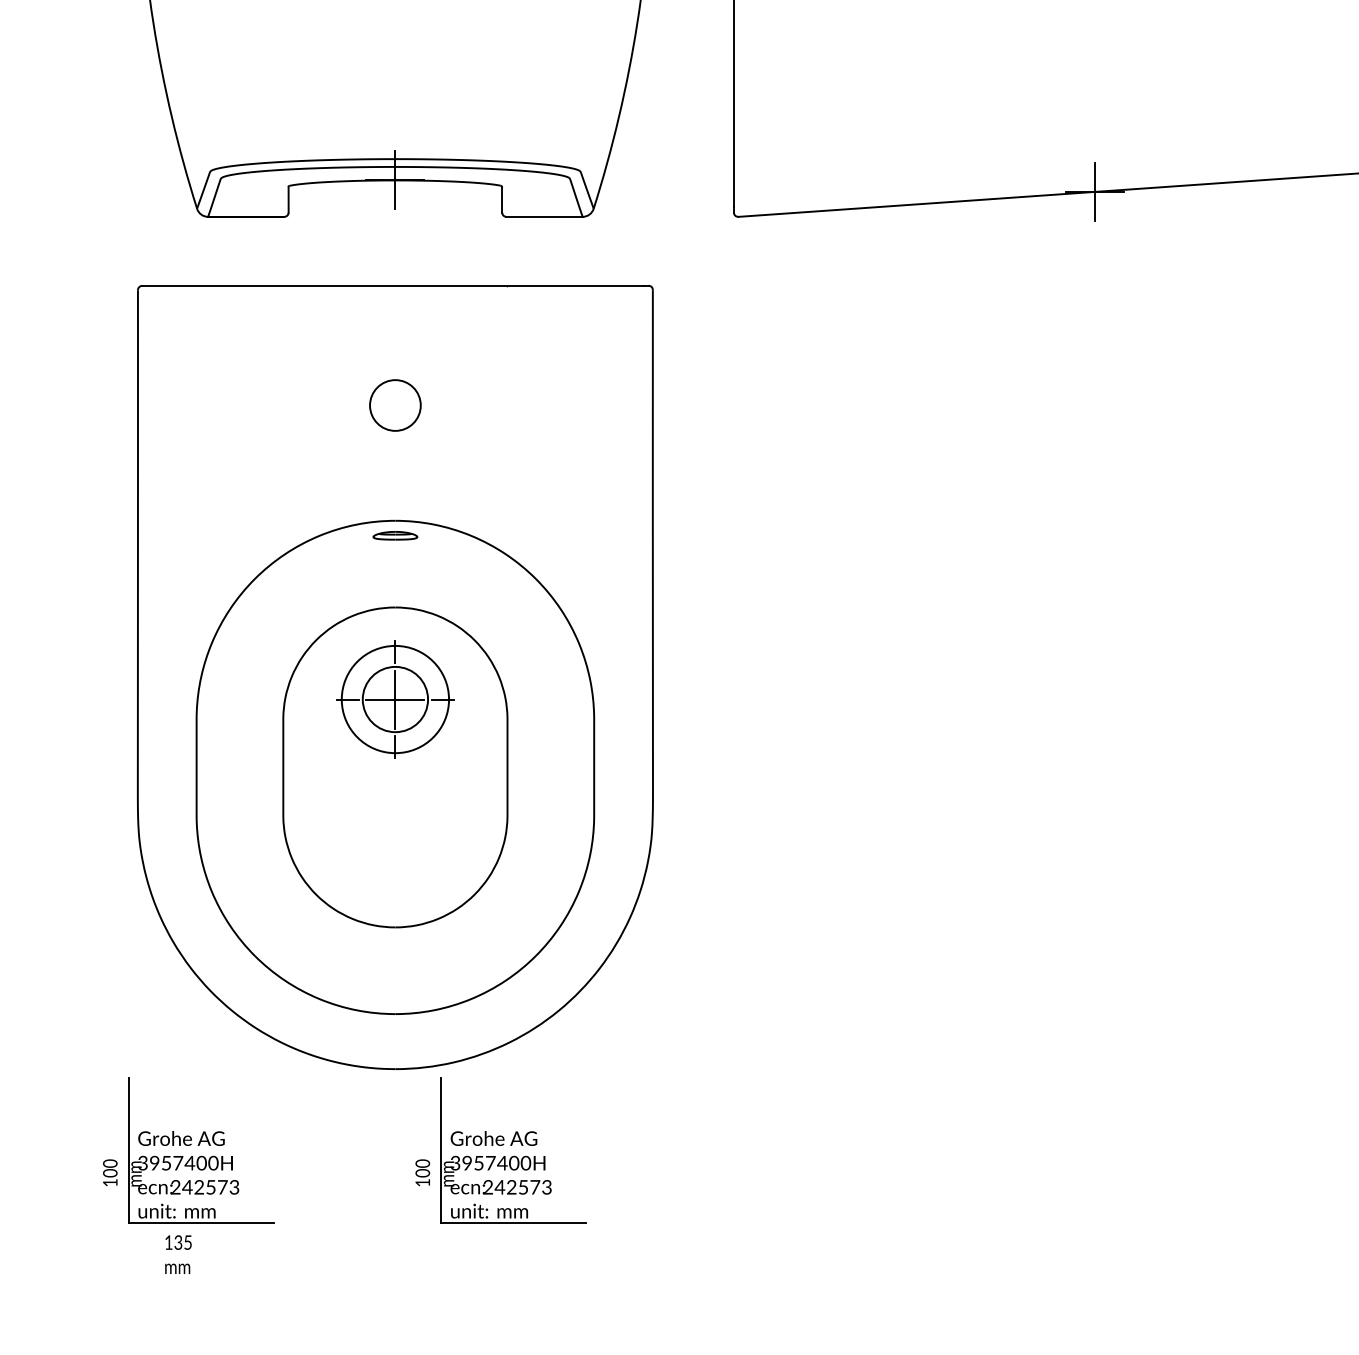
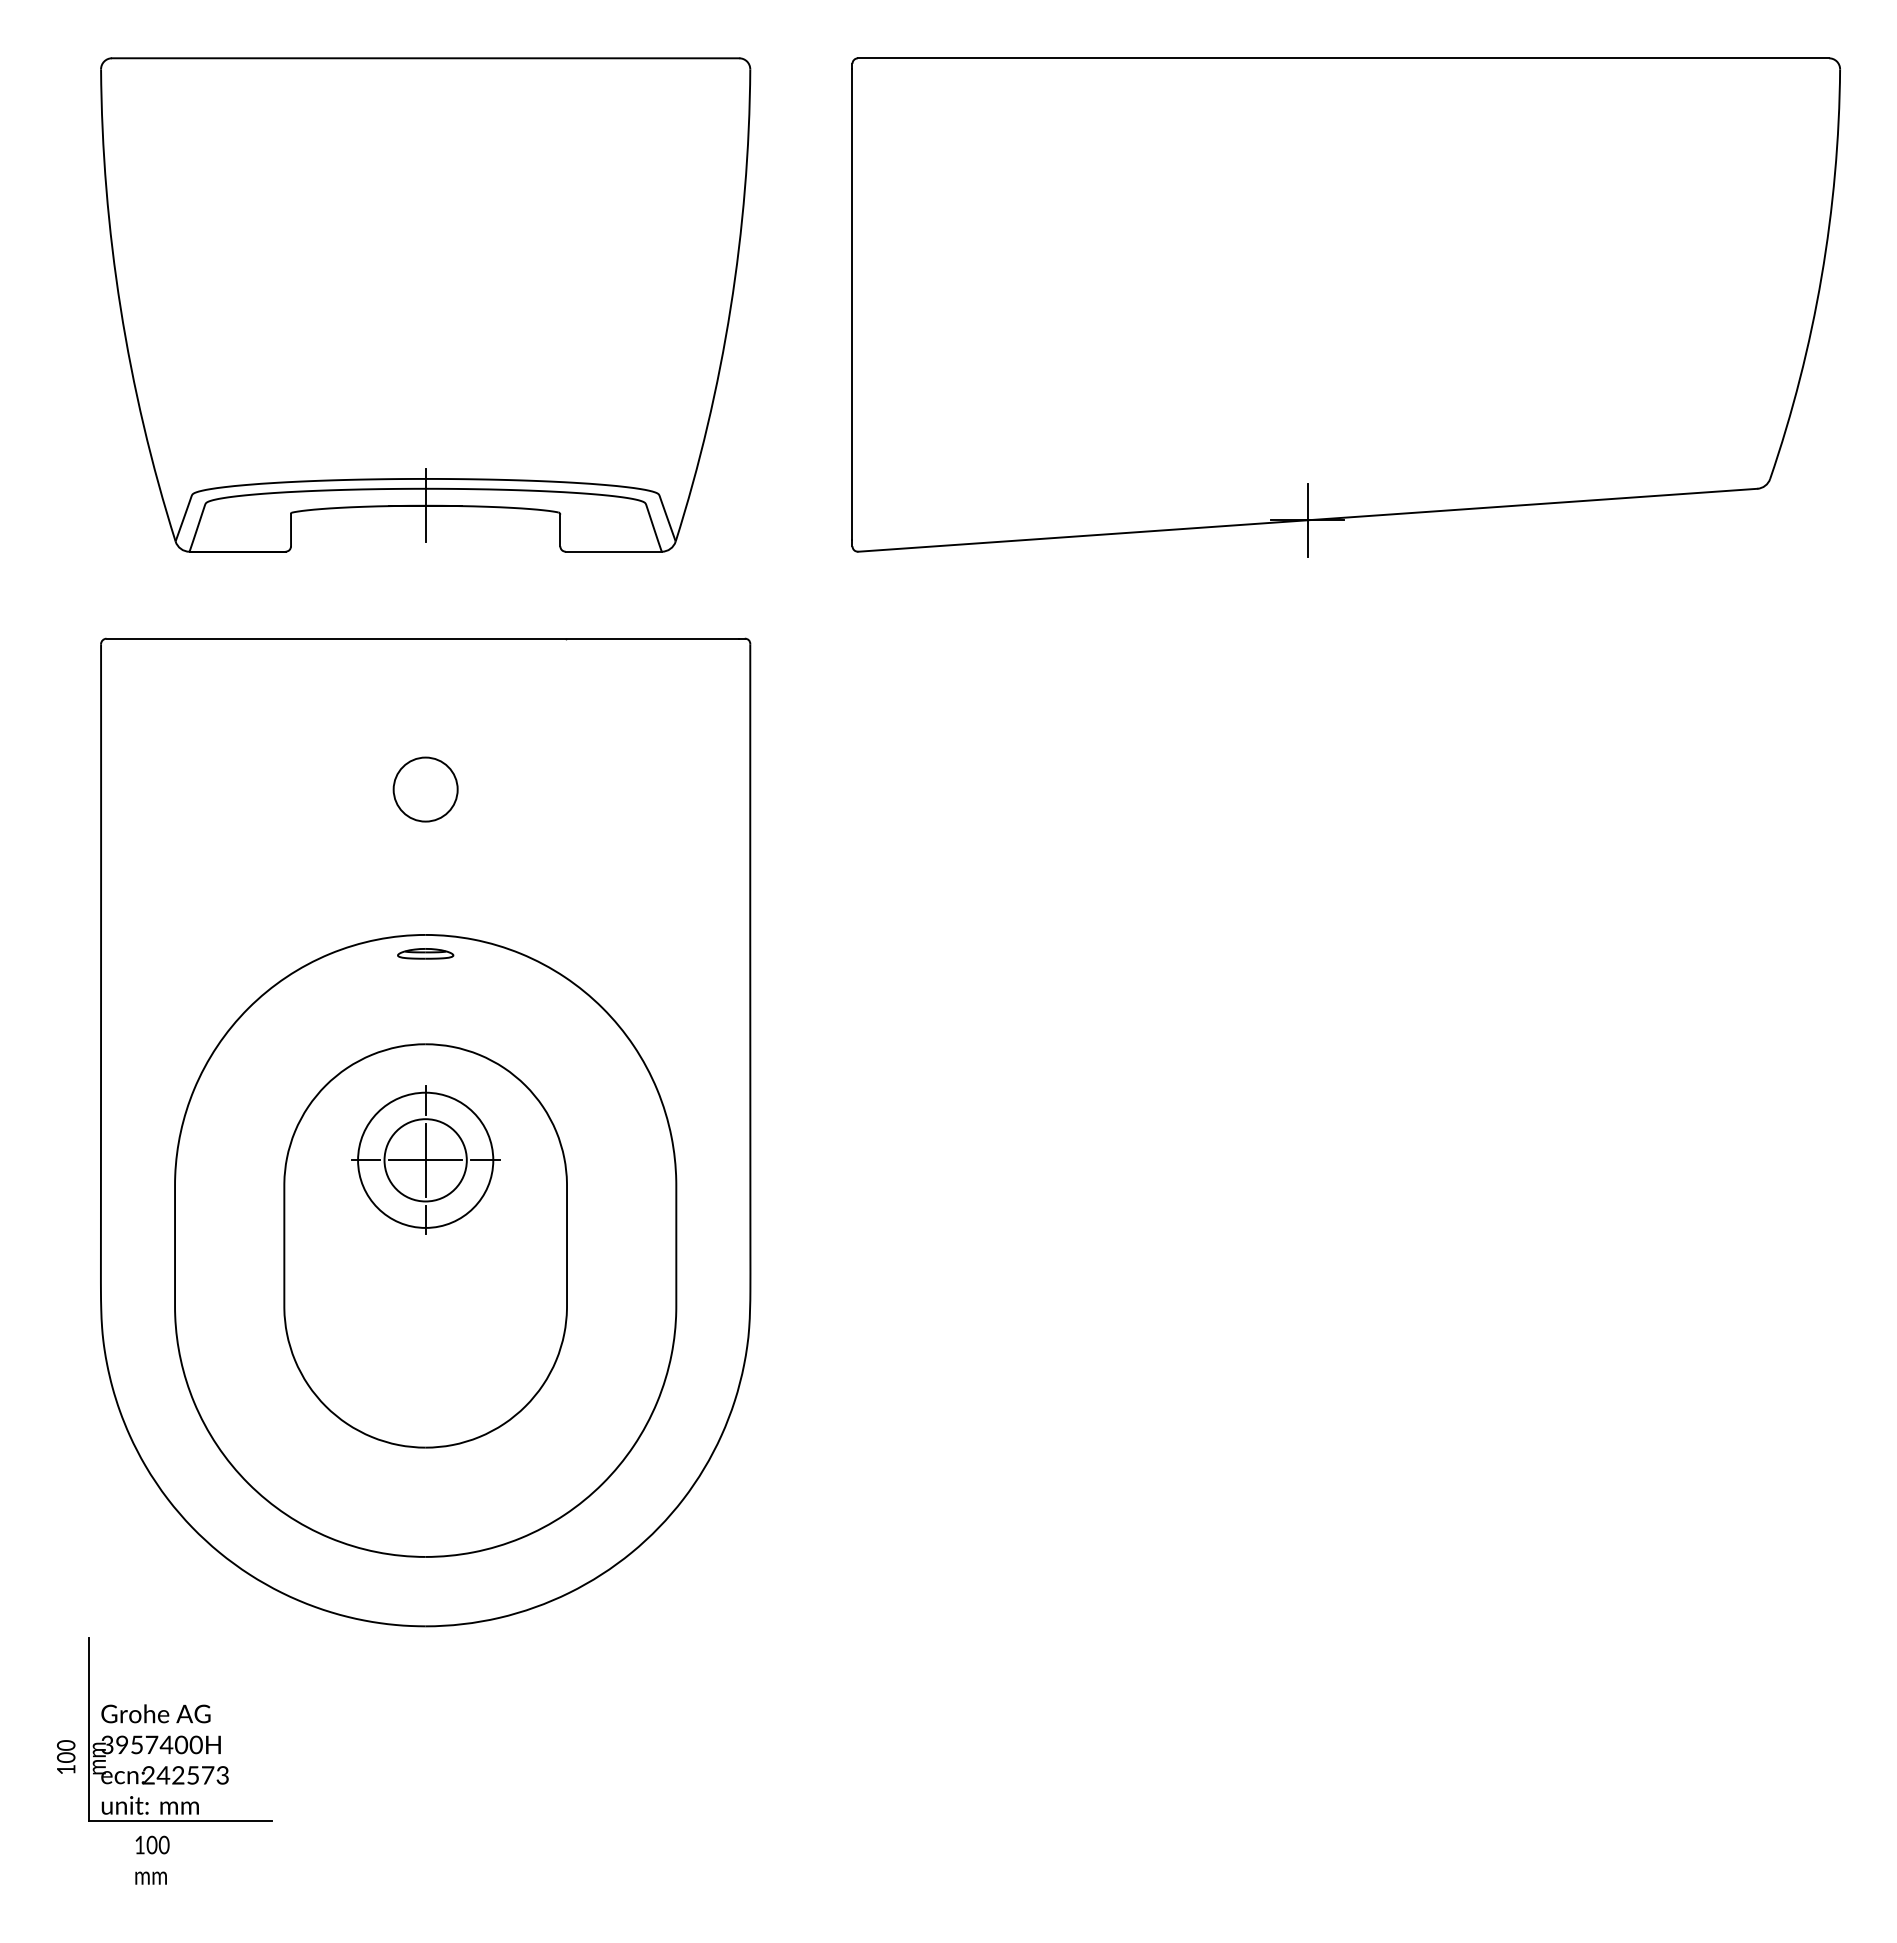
part: (500, 1150) -> (558, 1729), removed
text: (182, 1242) -> (157, 1844), 135 -> 100

